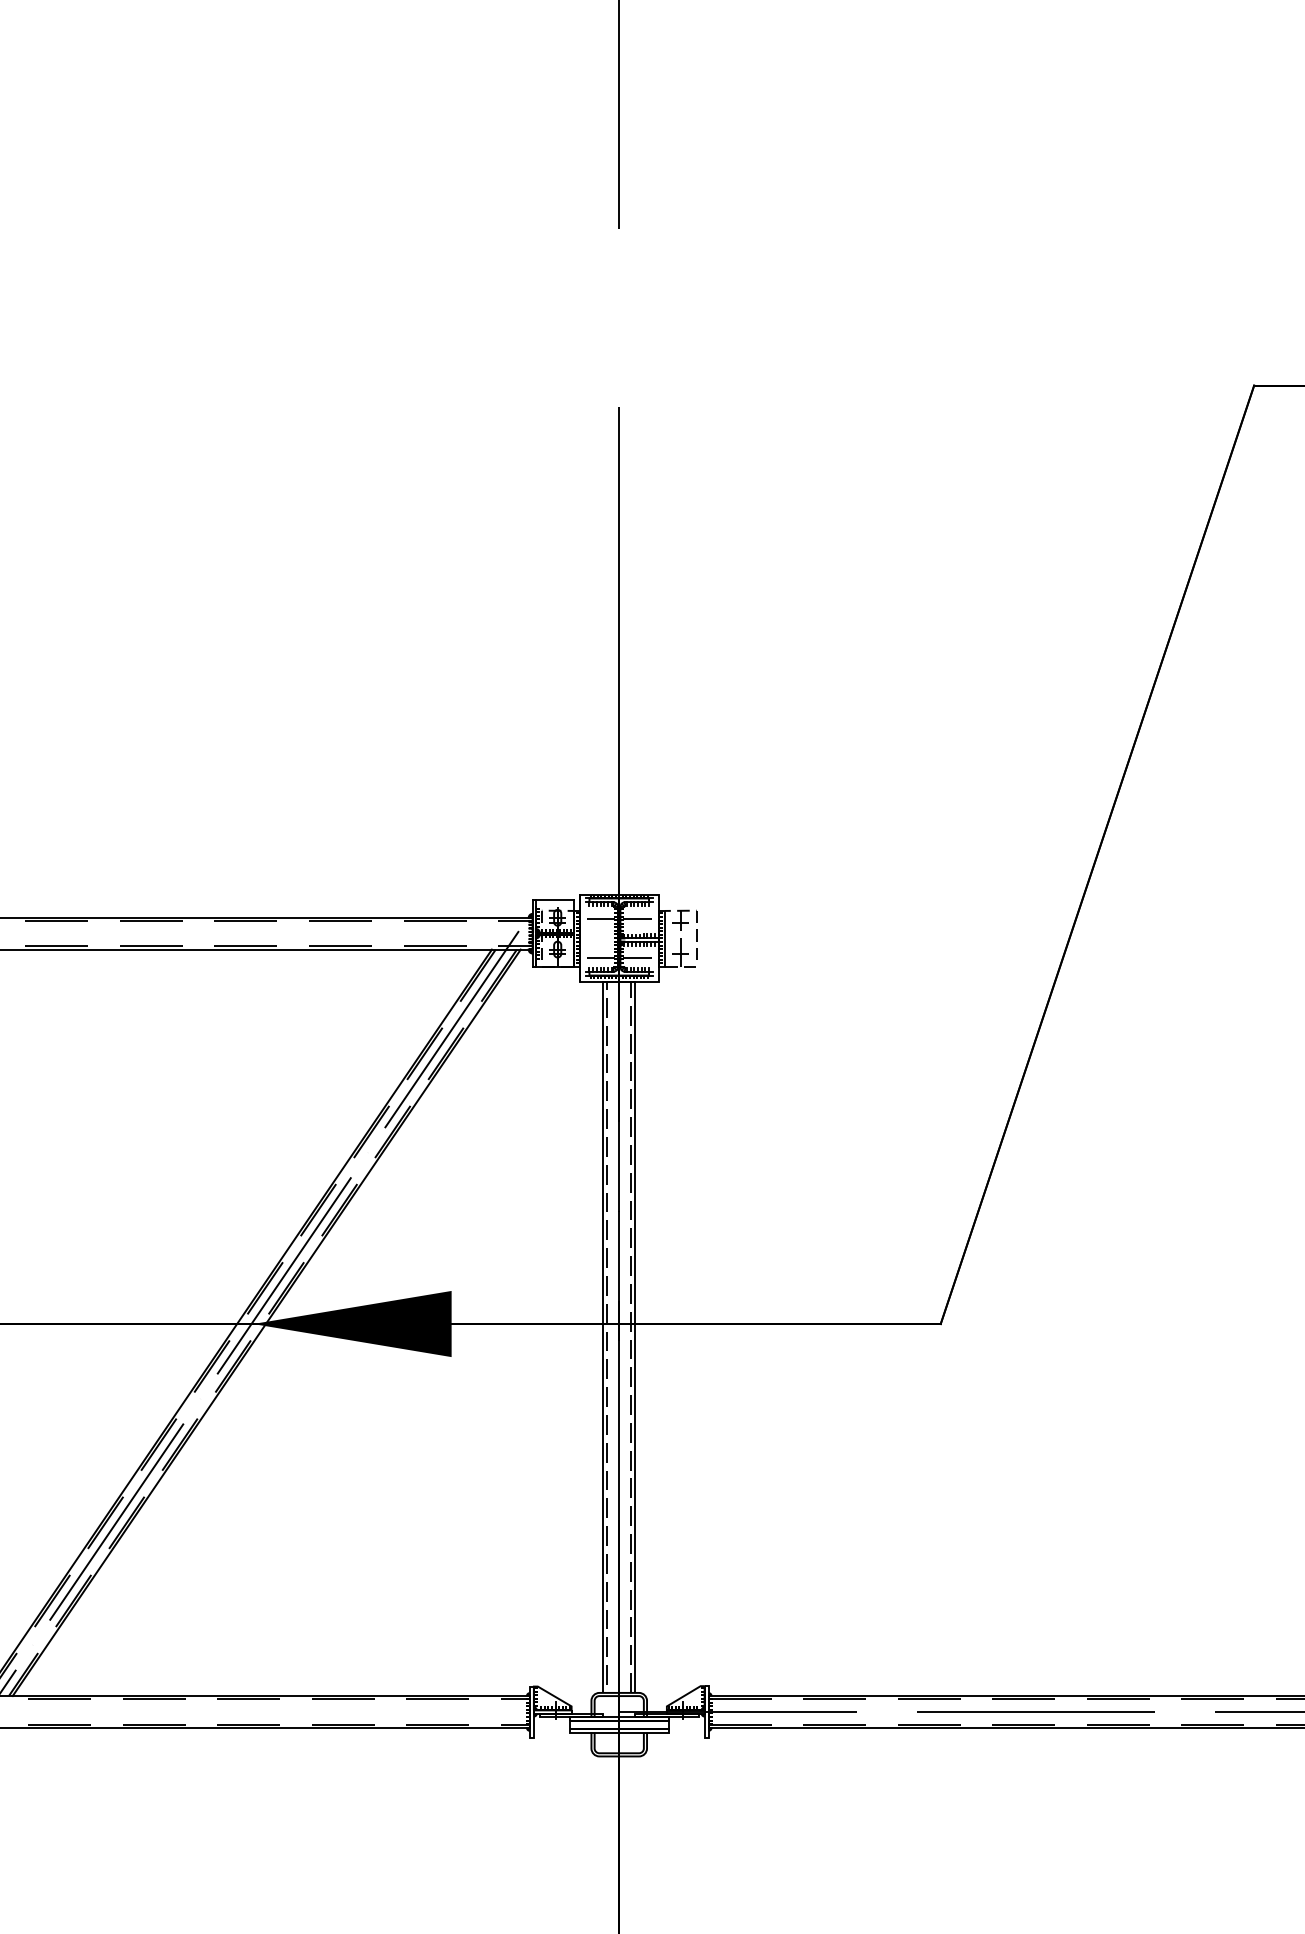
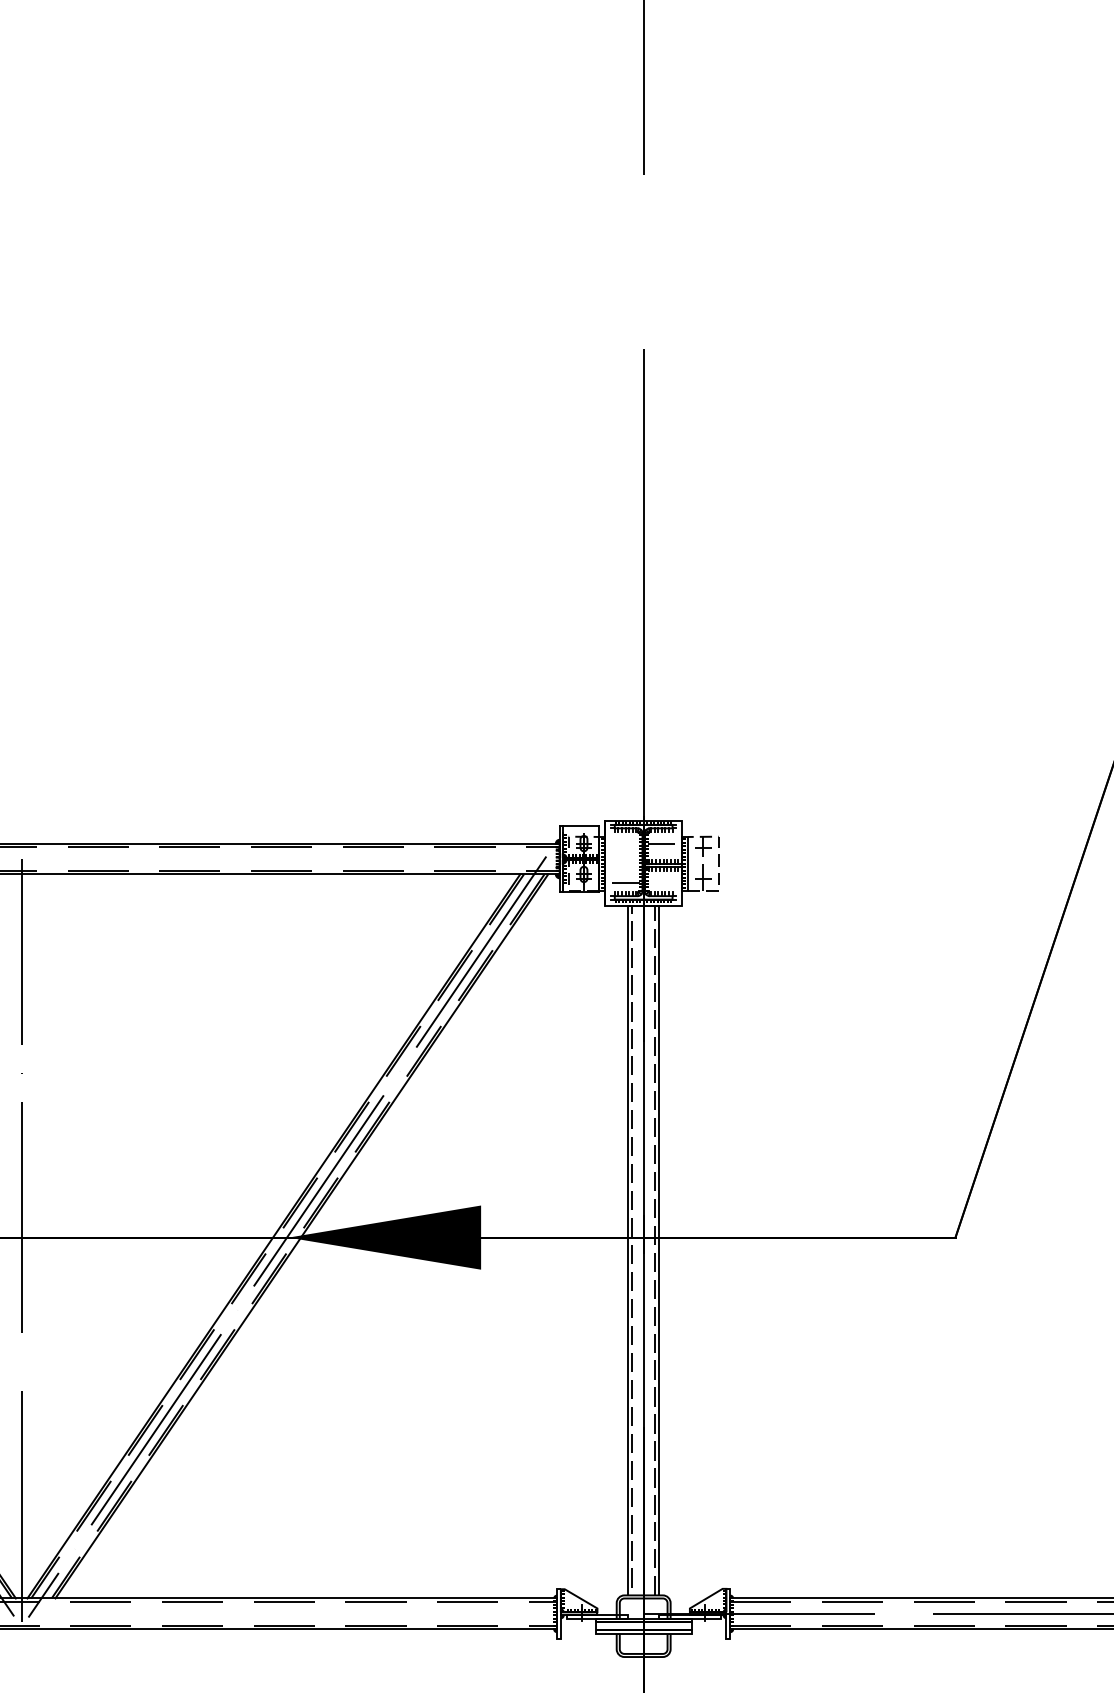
line: (599, 918) -> (624, 844), removed
line: (638, 958) -> (662, 883), removed

